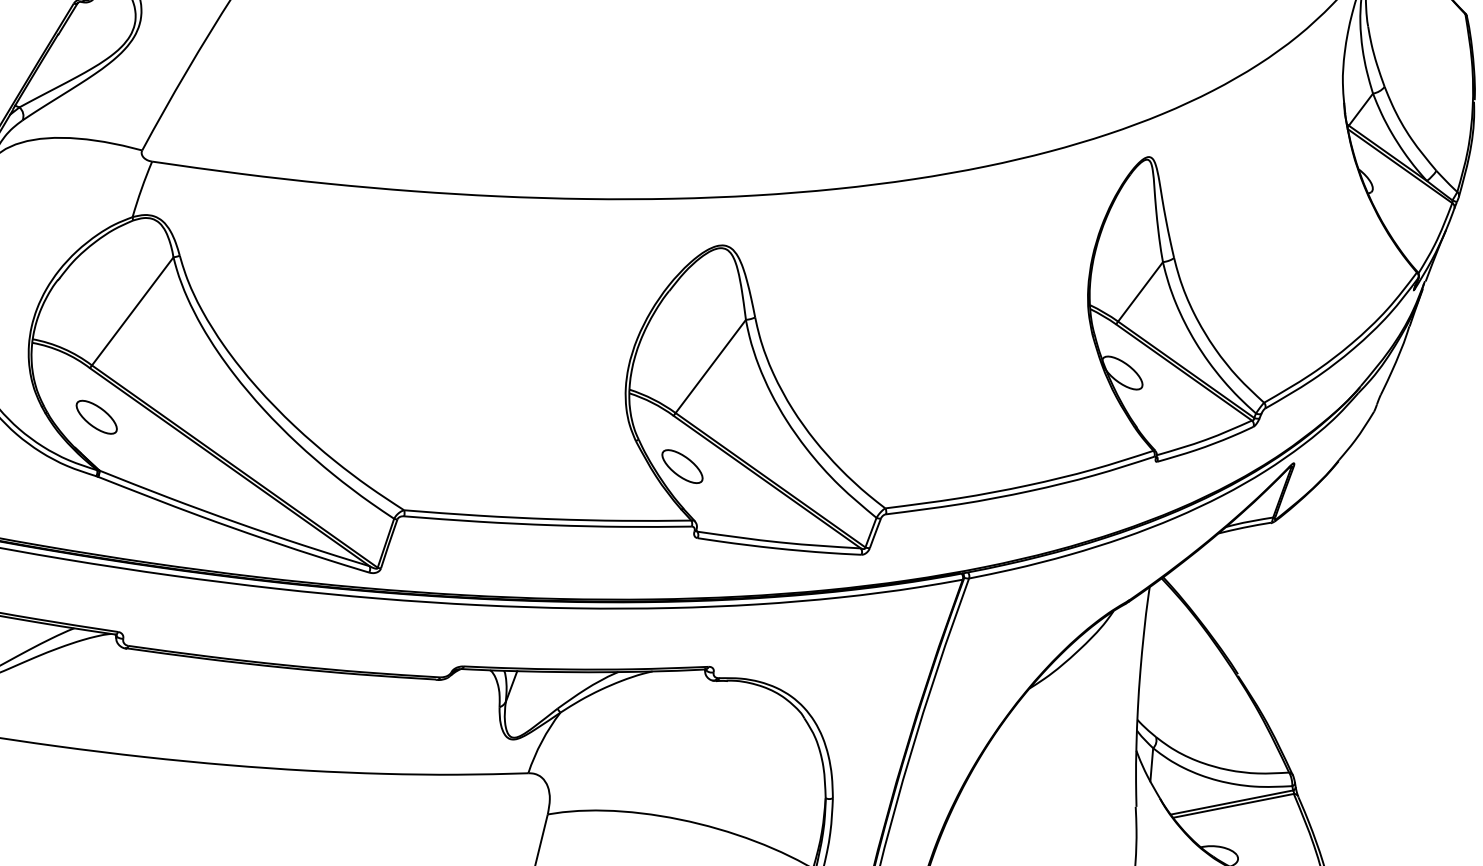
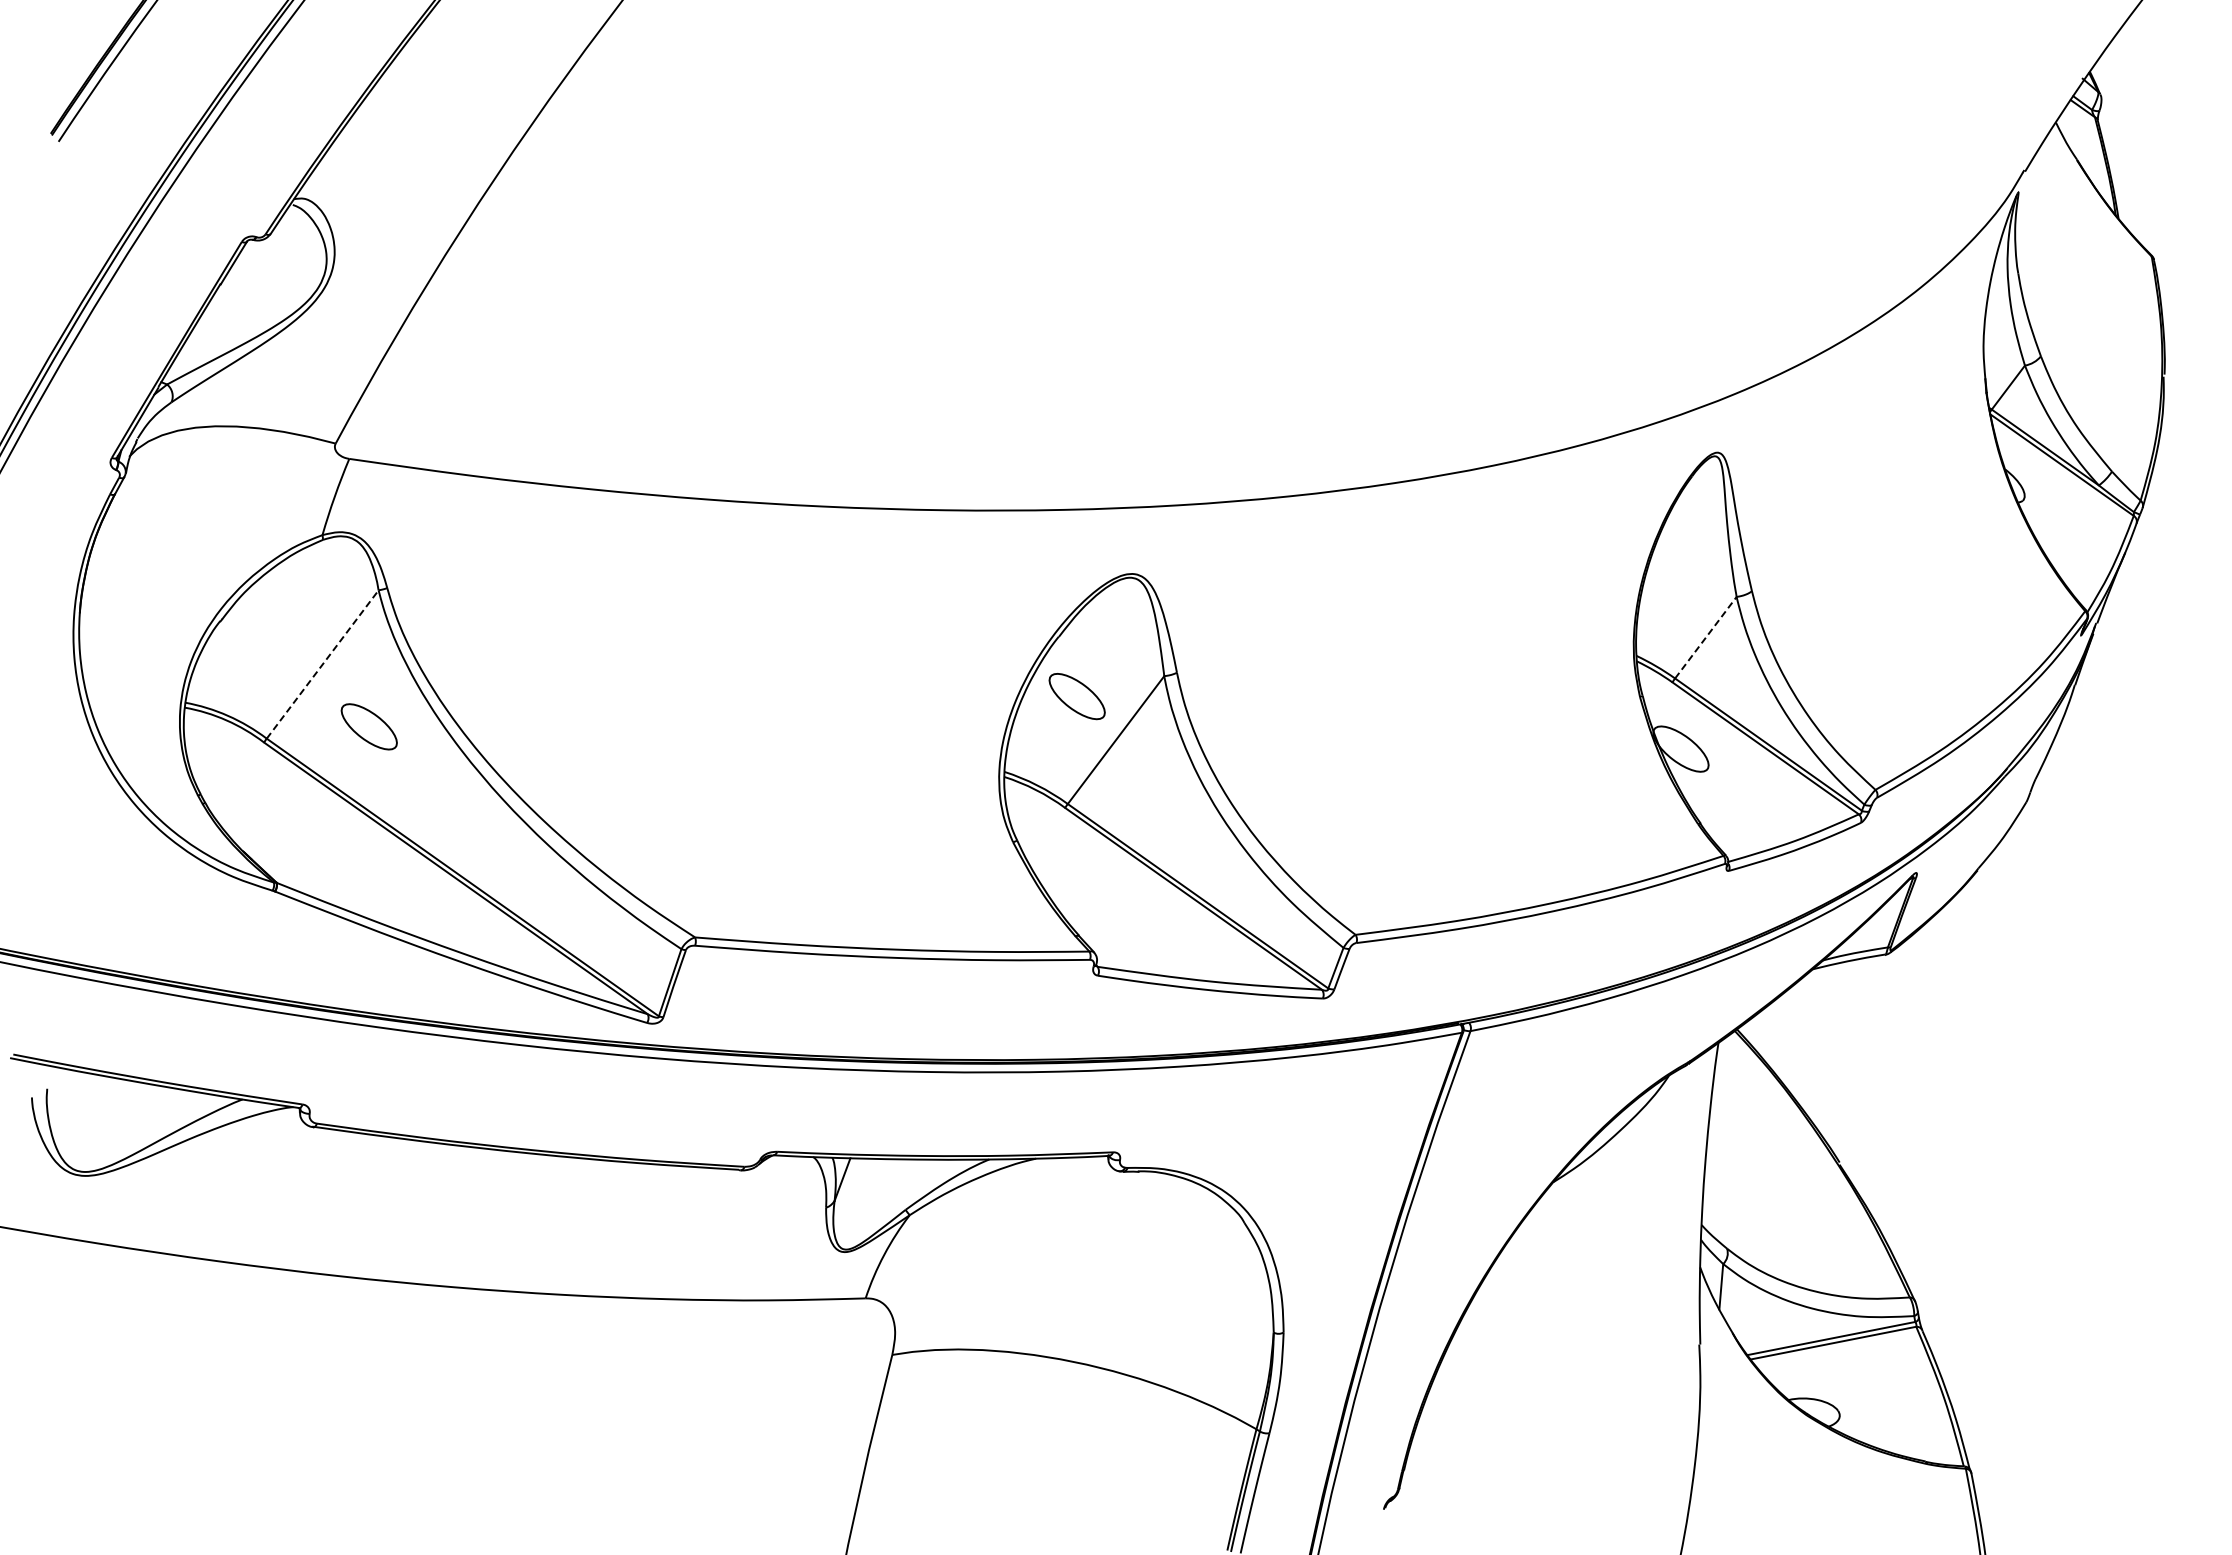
line: (1140, 291) -> (1706, 637), solid -> dashed
line: (132, 311) -> (322, 664), solid -> dashed
part: (96, 417) -> (368, 726), moved
part: (681, 466) -> (1076, 696), moved

